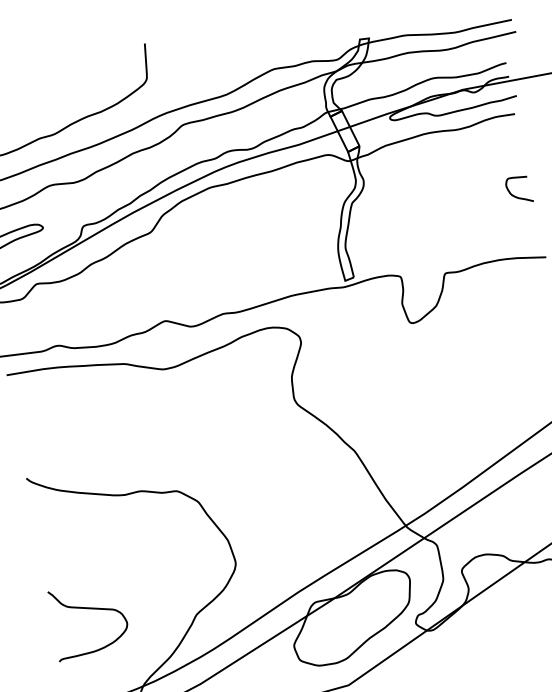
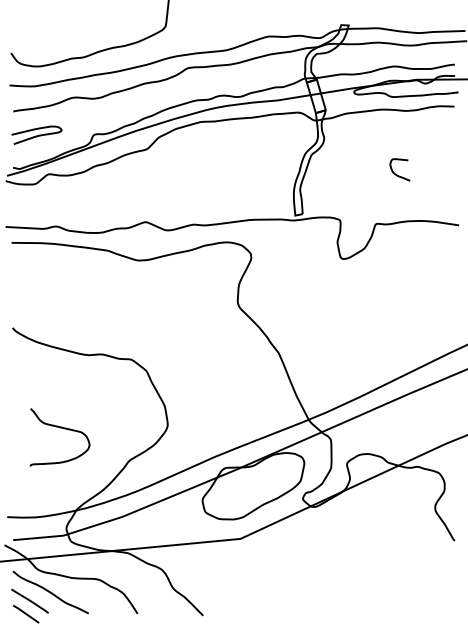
curve: (517, 196) -> (397, 174), moved
curve: (88, 609) -> (60, 428), moved

